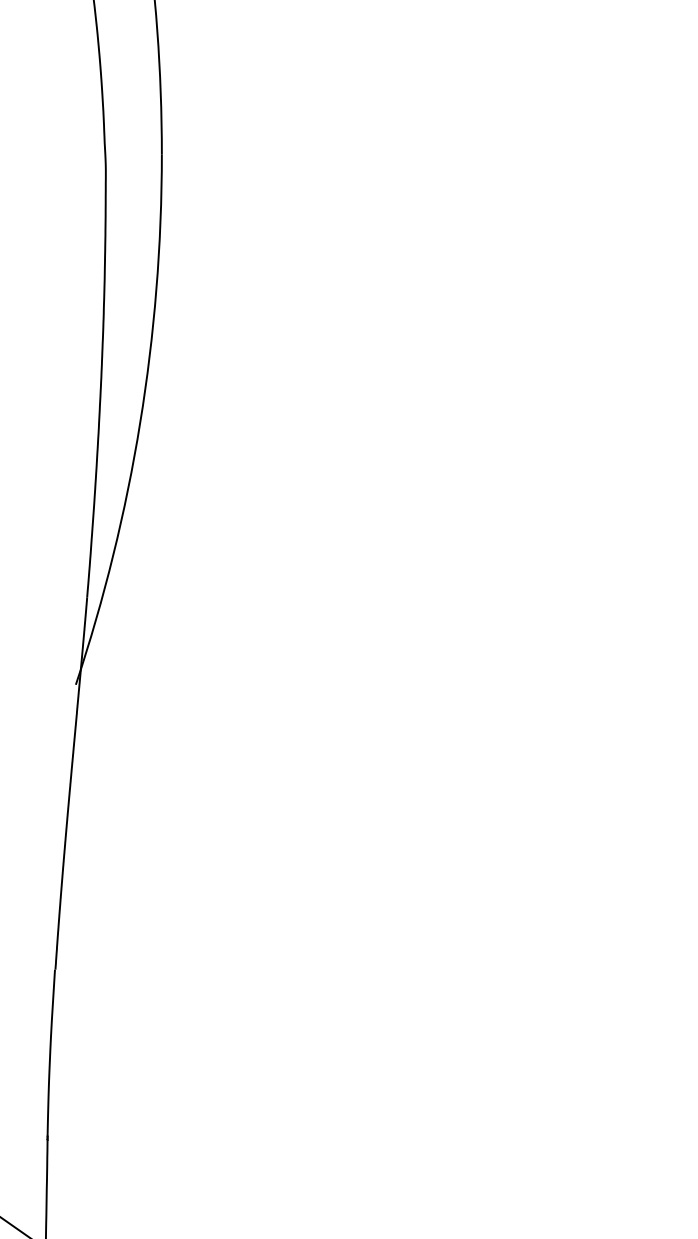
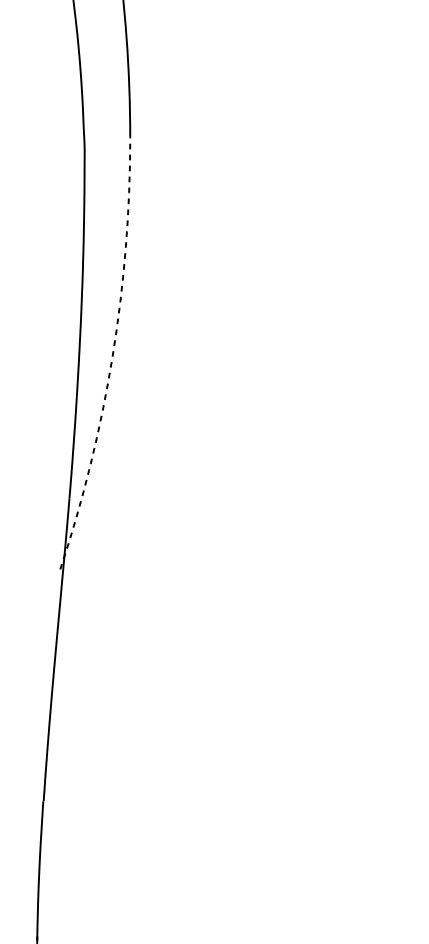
arc: (140, 422) -> (112, 356), solid -> dashed

